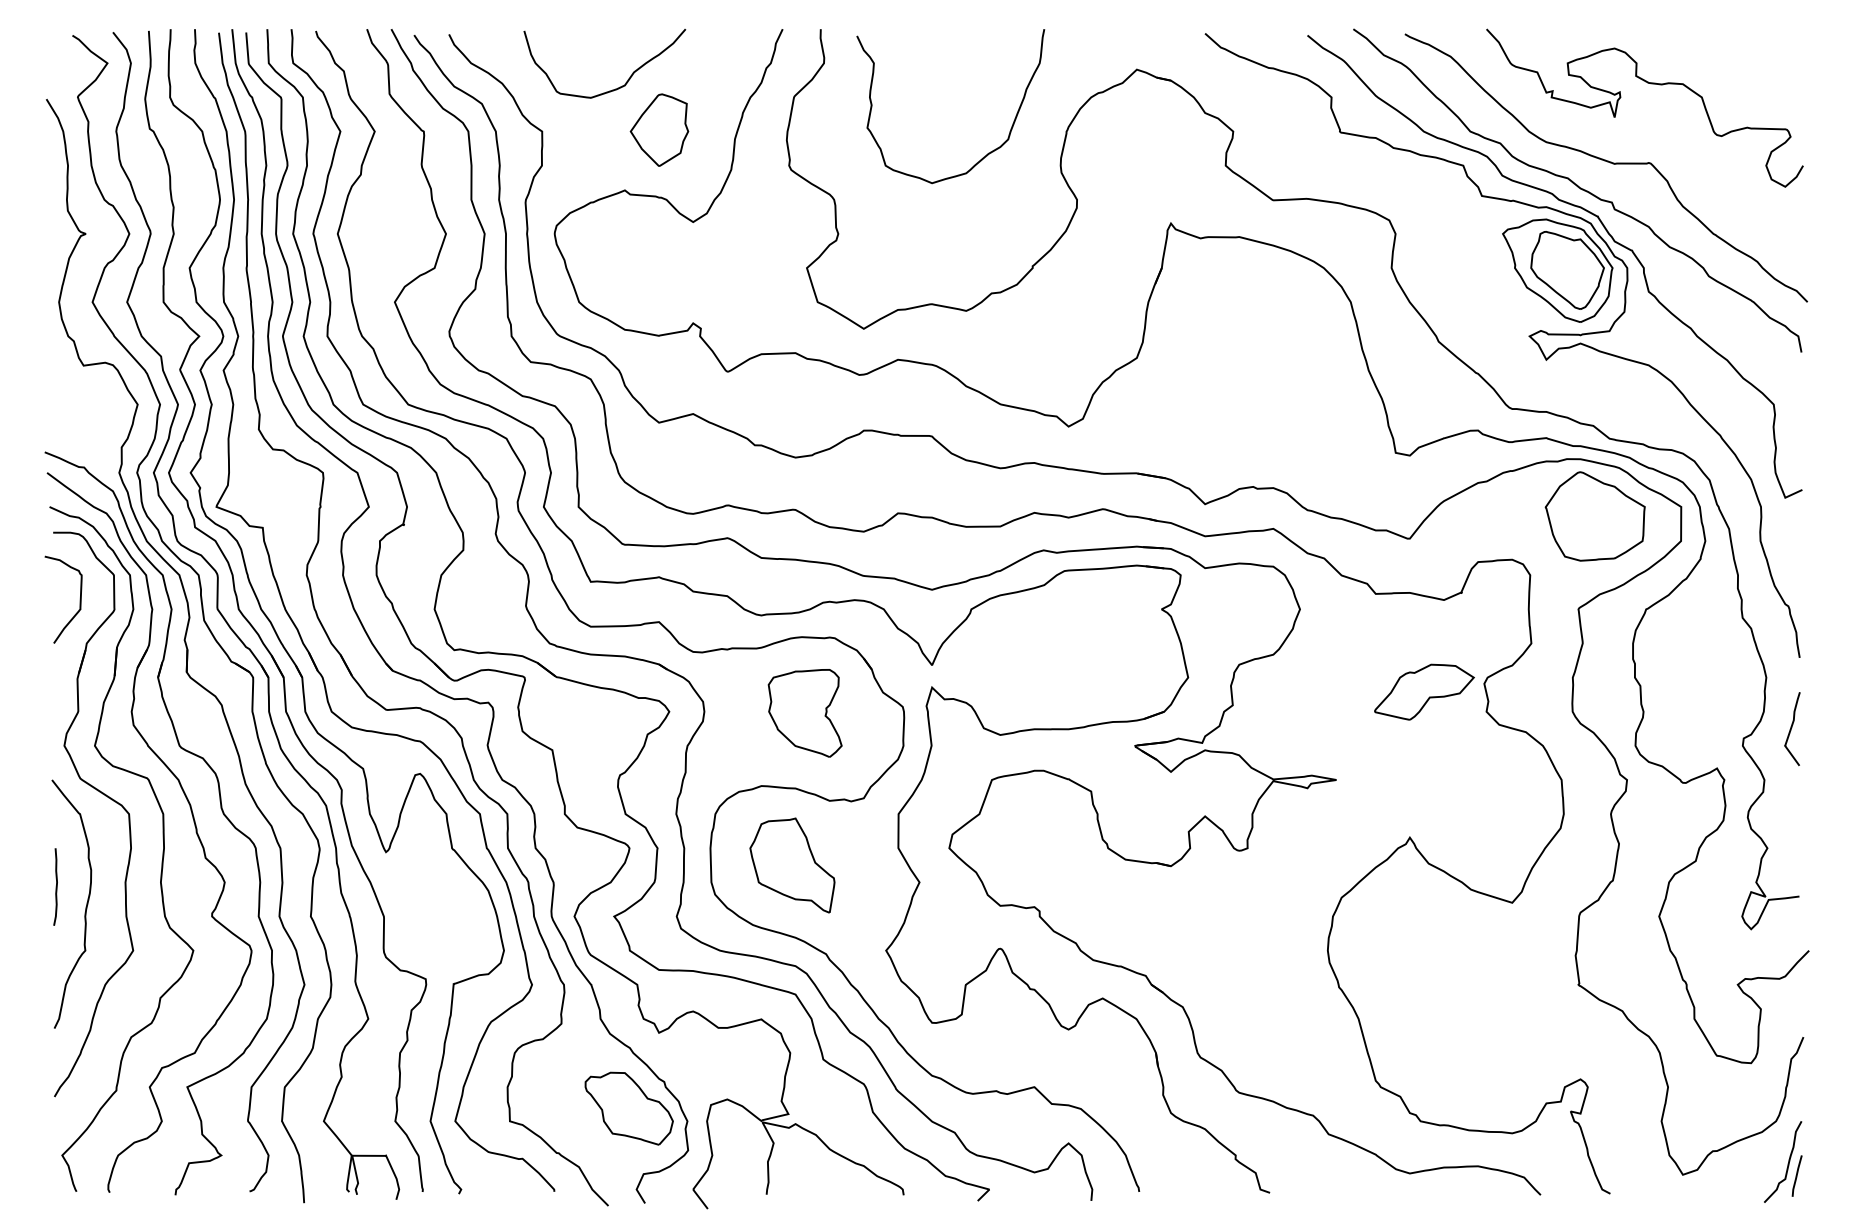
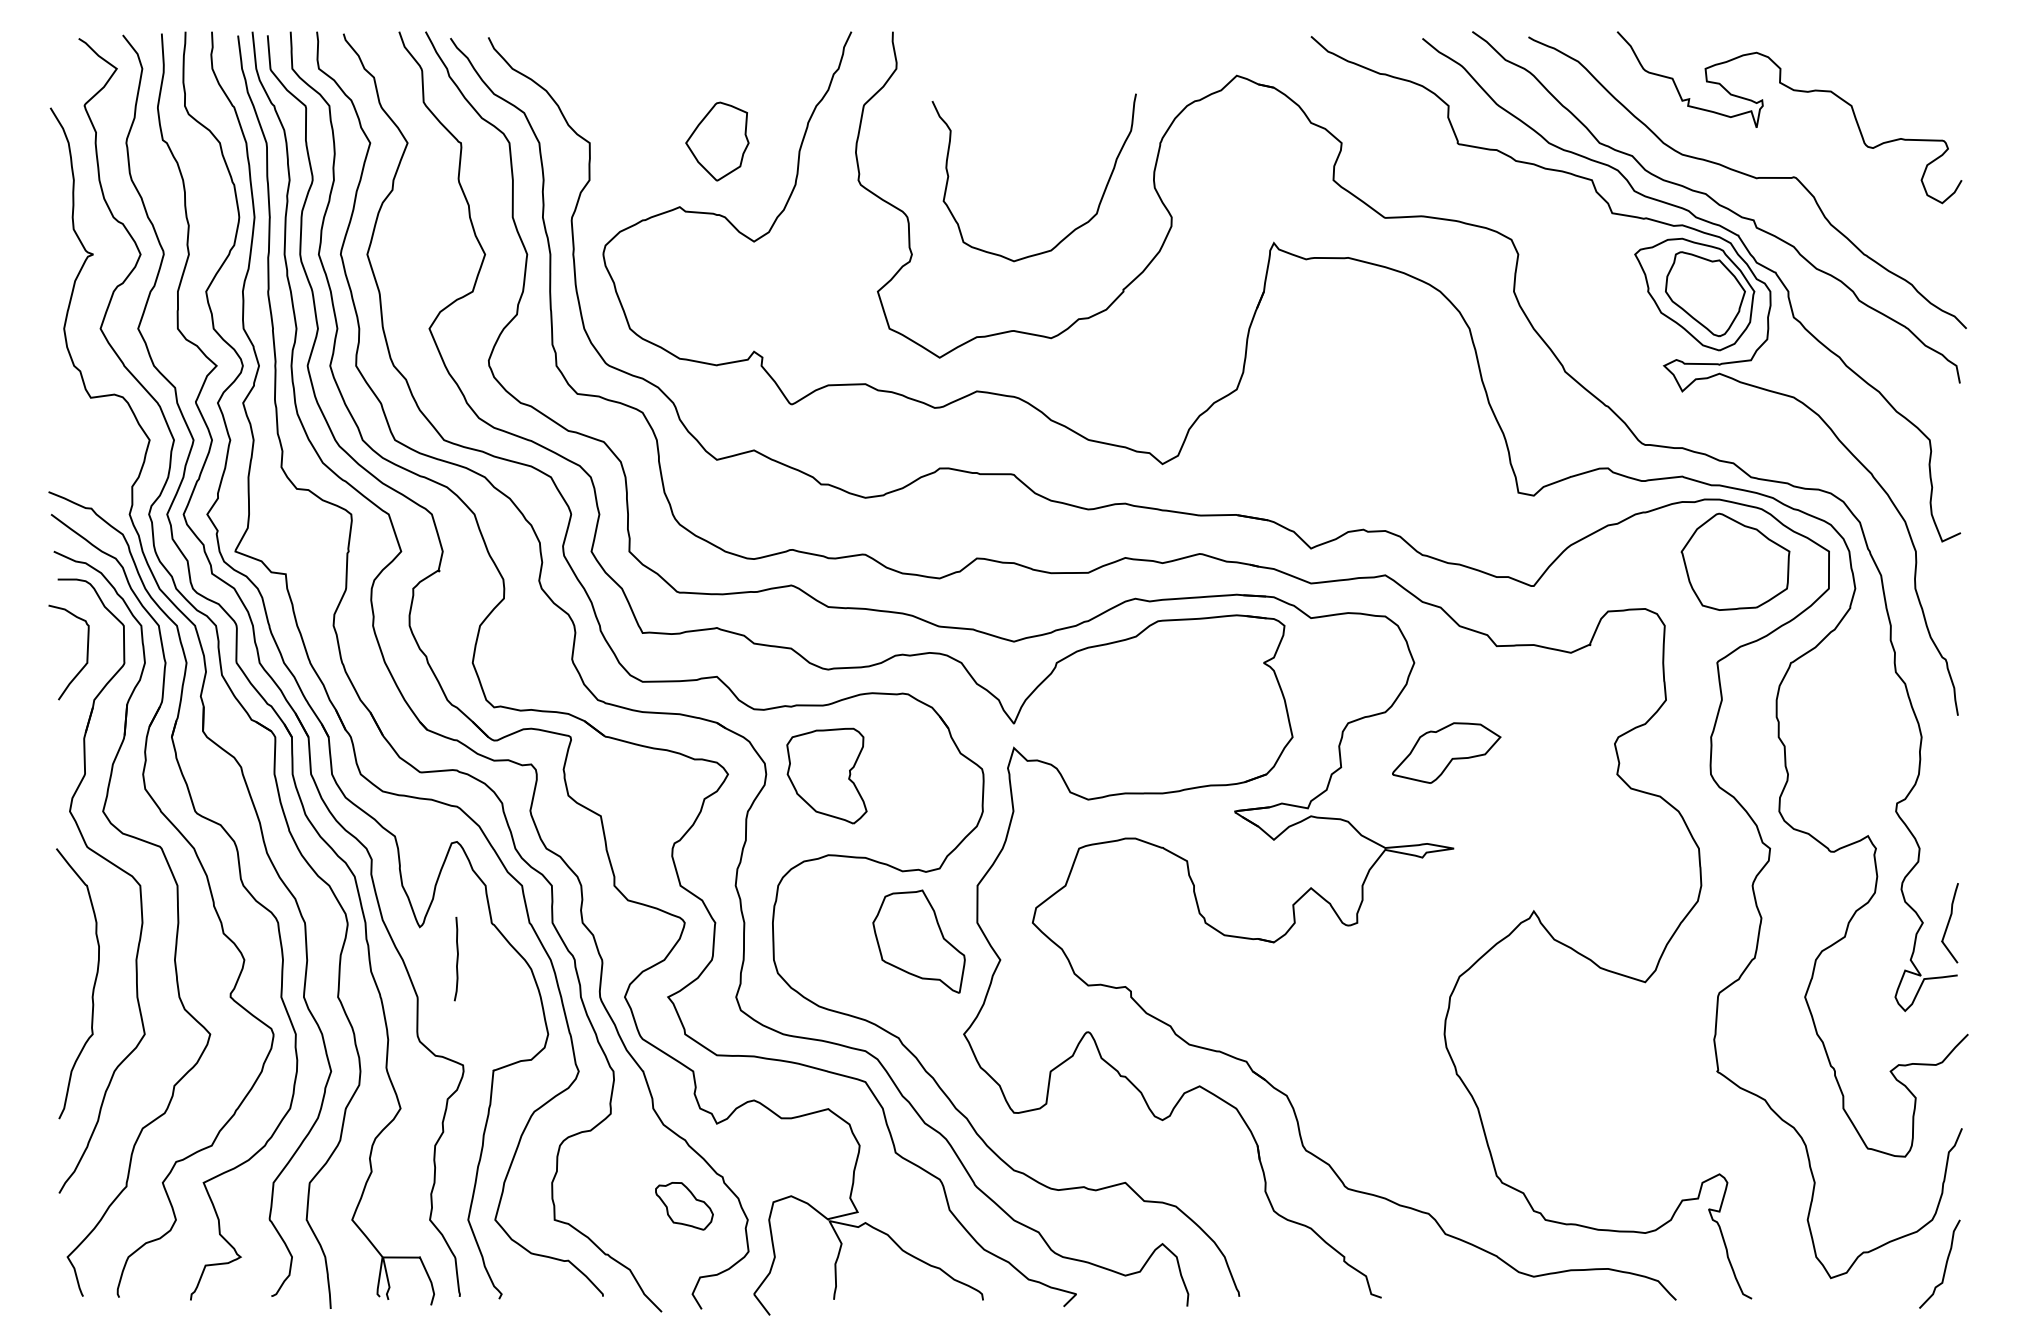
curve: (612, 89) -> (666, 97), removed
curve: (986, 153) -> (1073, 229), moved
part: (1424, 691) -> (1446, 752), moved
part: (804, 712) -> (826, 775), moved
curve: (1791, 729) -> (1949, 923), moved
part: (791, 865) -> (918, 941), moved
curve: (55, 886) -> (456, 958), moved
part: (629, 1108) -> (684, 1206), size x0.6
line: (1796, 1176) -> (1954, 1279), removed

